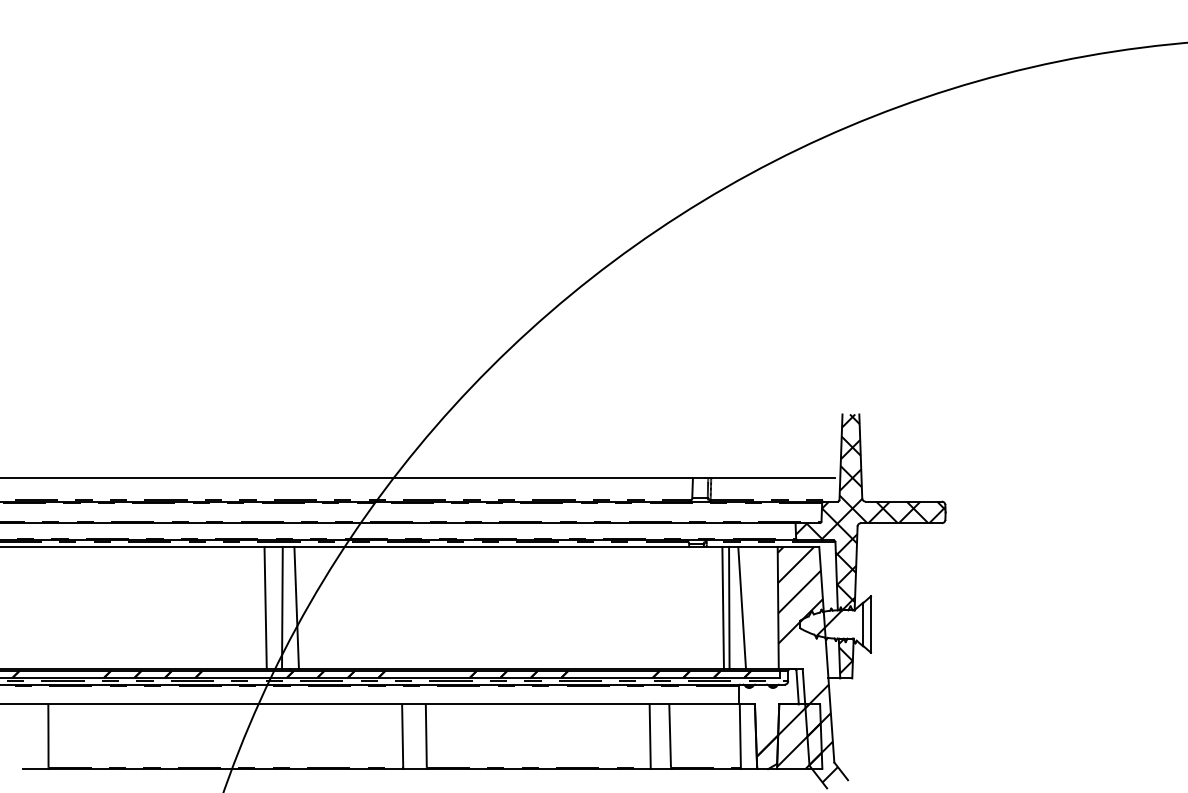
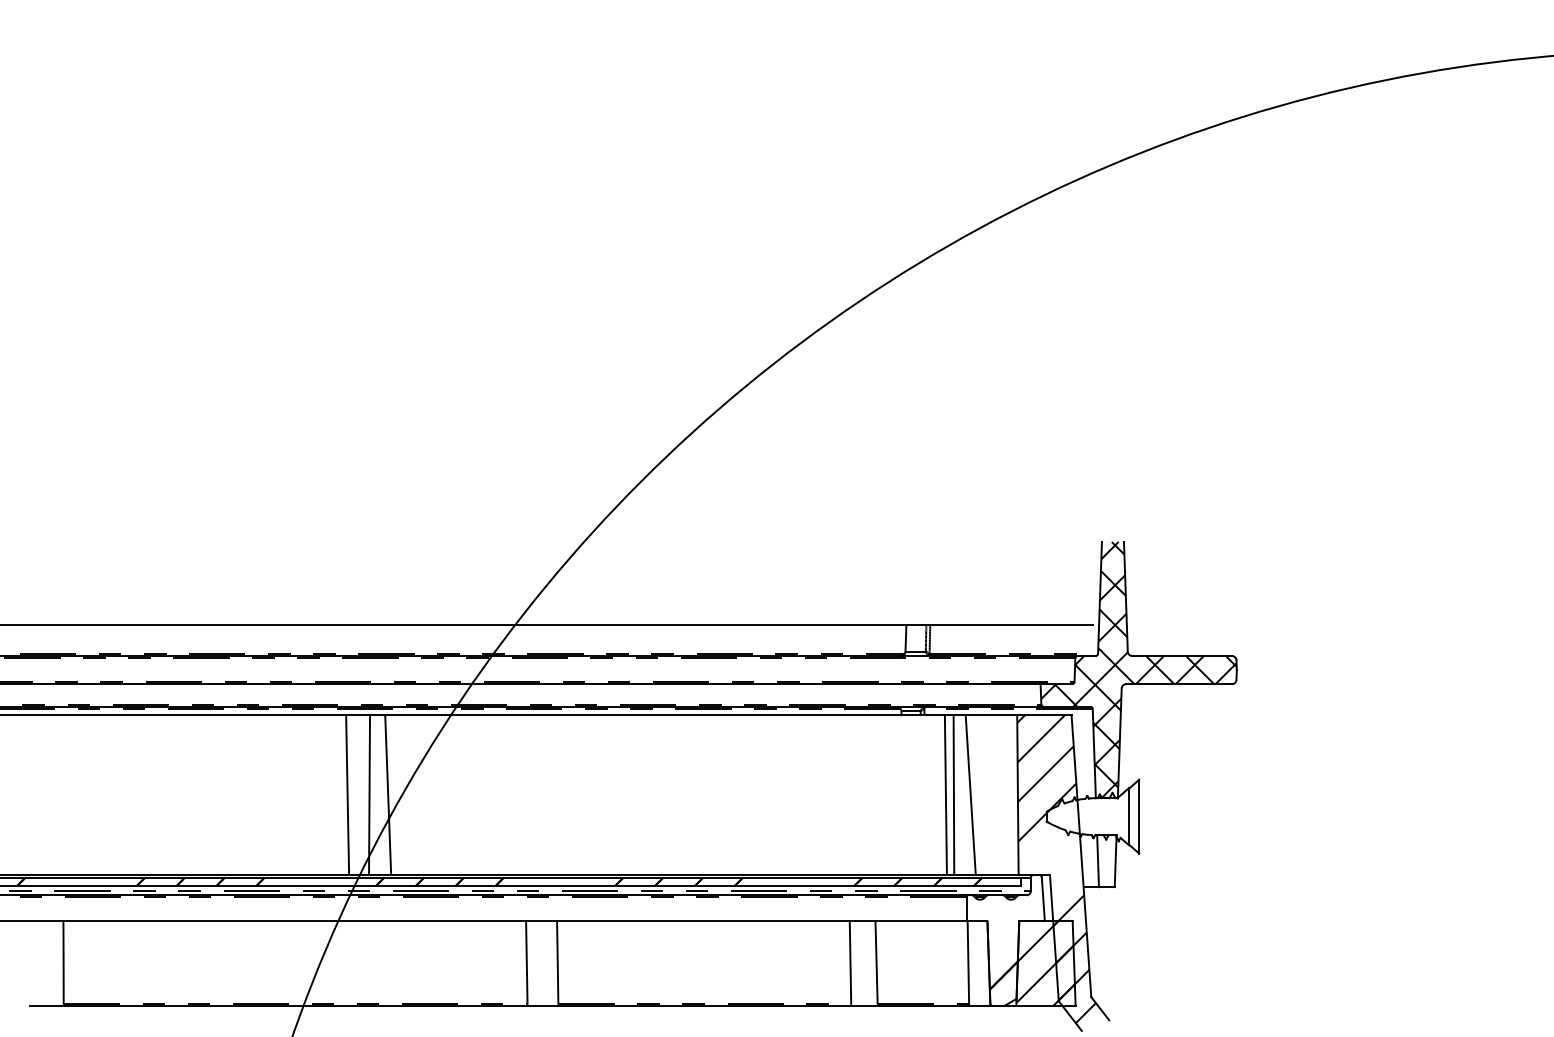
hatch: (820, 622) -> (1073, 814), removed
hatch: (845, 655) -> (1106, 857), removed

